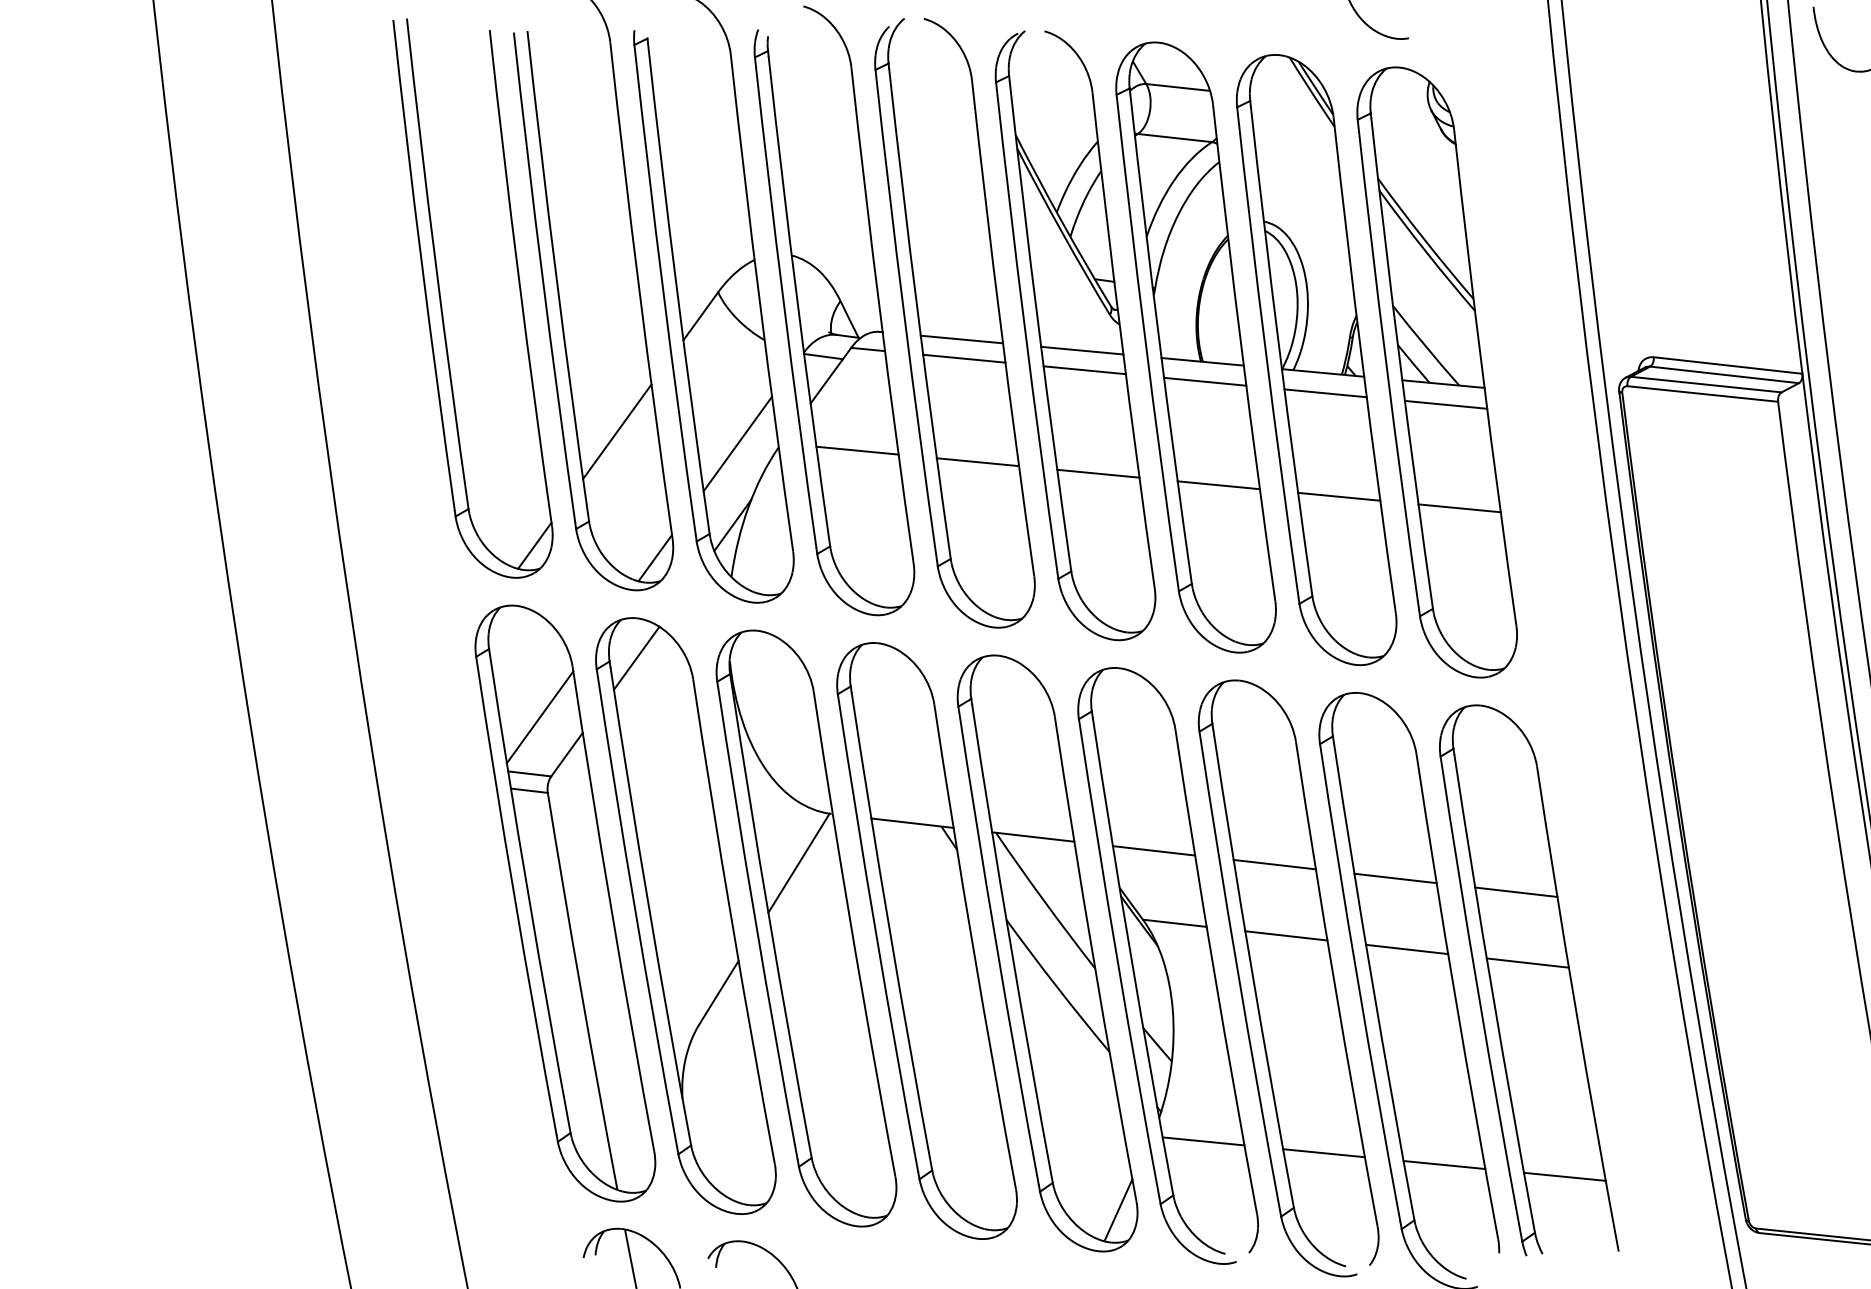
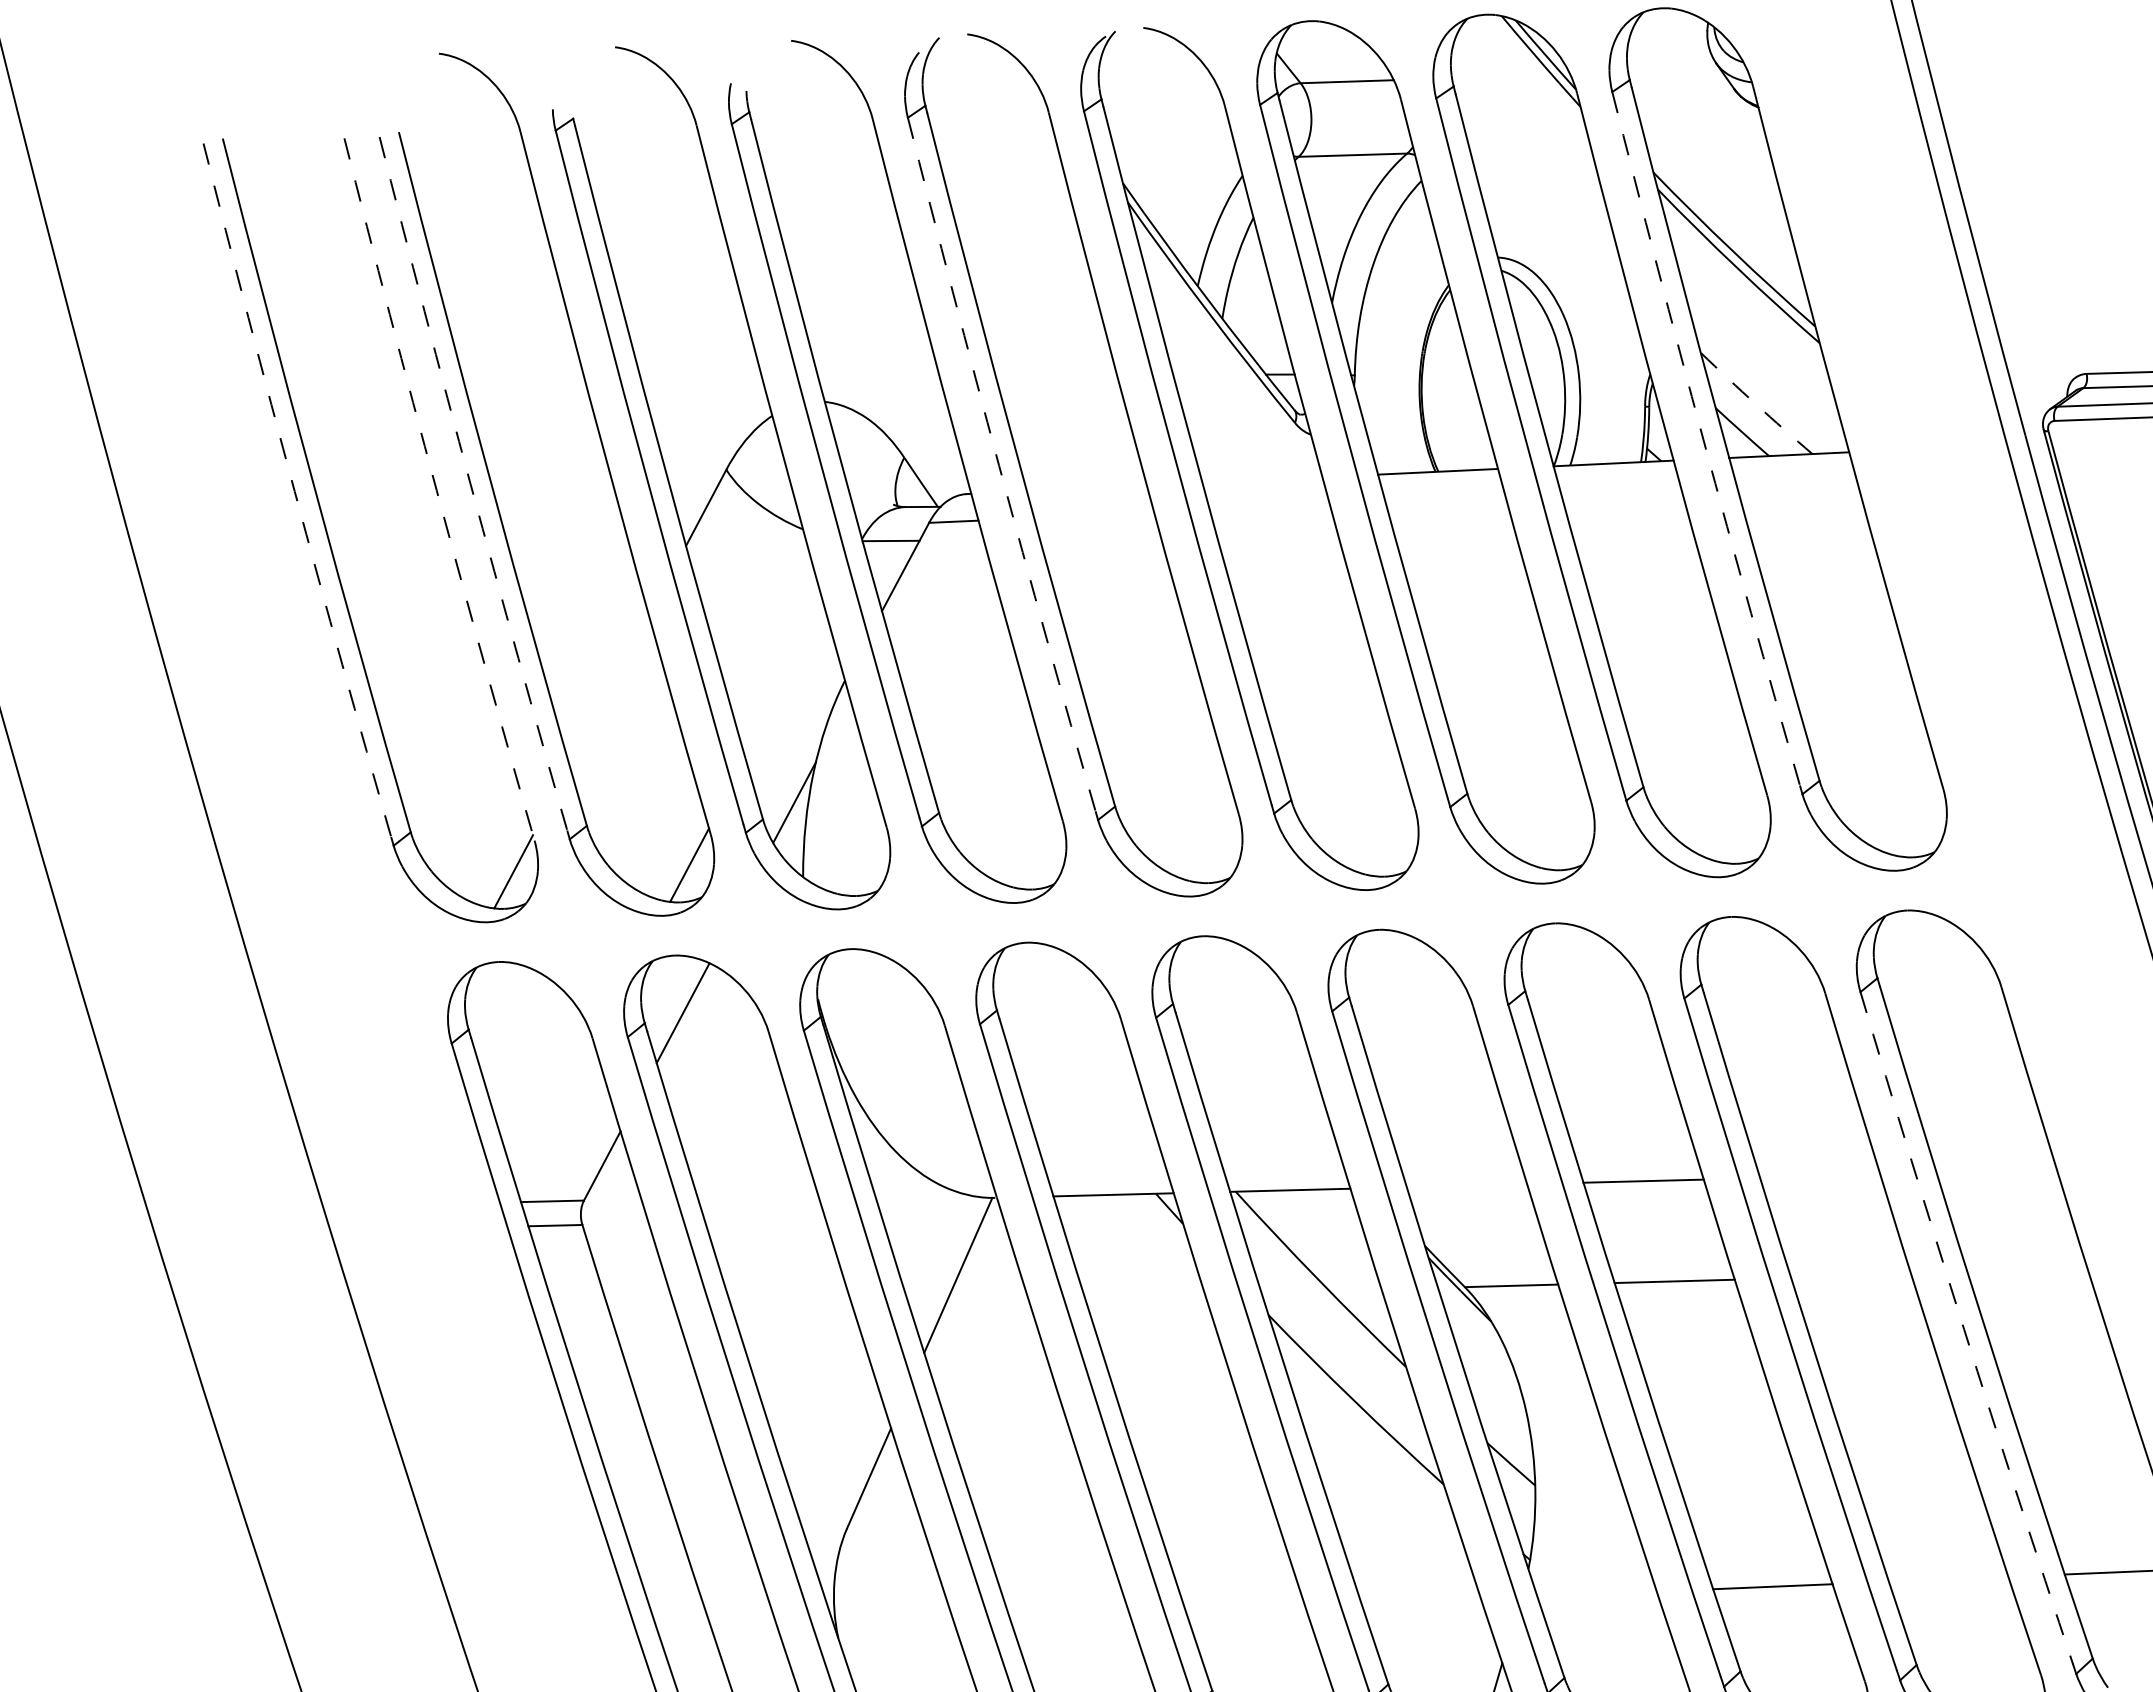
arc: (422, 265) -> (295, 490), solid -> dashed
arc: (518, 278) -> (436, 490), solid -> dashed
arc: (542, 278) -> (470, 485), solid -> dashed
arc: (904, 315) -> (999, 465), solid -> dashed
line: (961, 339) -> (1086, 488), removed
arc: (1425, 346) -> (1755, 404), solid -> dashed
line: (1082, 350) -> (1262, 479), removed
line: (964, 358) -> (1094, 515), removed
arc: (1386, 365) -> (1703, 439), solid -> dashed
line: (1084, 370) -> (1269, 508), removed
line: (1205, 381) -> (1446, 499), removed
line: (1325, 393) -> (1621, 492), removed
line: (1445, 404) -> (1796, 484), removed
line: (617, 431) -> (609, 690), removed
line: (737, 443) -> (784, 683), removed
line: (857, 450) -> (958, 669), removed
line: (977, 462) -> (1134, 662), removed
line: (1098, 473) -> (1310, 653), removed
line: (1218, 485) -> (1485, 646), removed
line: (1339, 496) -> (1662, 638), removed
line: (1459, 508) -> (1837, 631), removed
line: (539, 717) -> (555, 1118), removed
line: (1153, 850) -> (1466, 1185), removed
line: (1395, 878) -> (1820, 1176), removed
line: (1516, 891) -> (1997, 1170), removed
line: (1407, 949) -> (1851, 1276), removed
line: (1527, 962) -> (2027, 1270), removed
arc: (1478, 996) -> (1963, 1329), solid -> dashed
line: (1203, 1141) -> (1596, 1594), removed
line: (1444, 1165) -> (1948, 1580), removed

